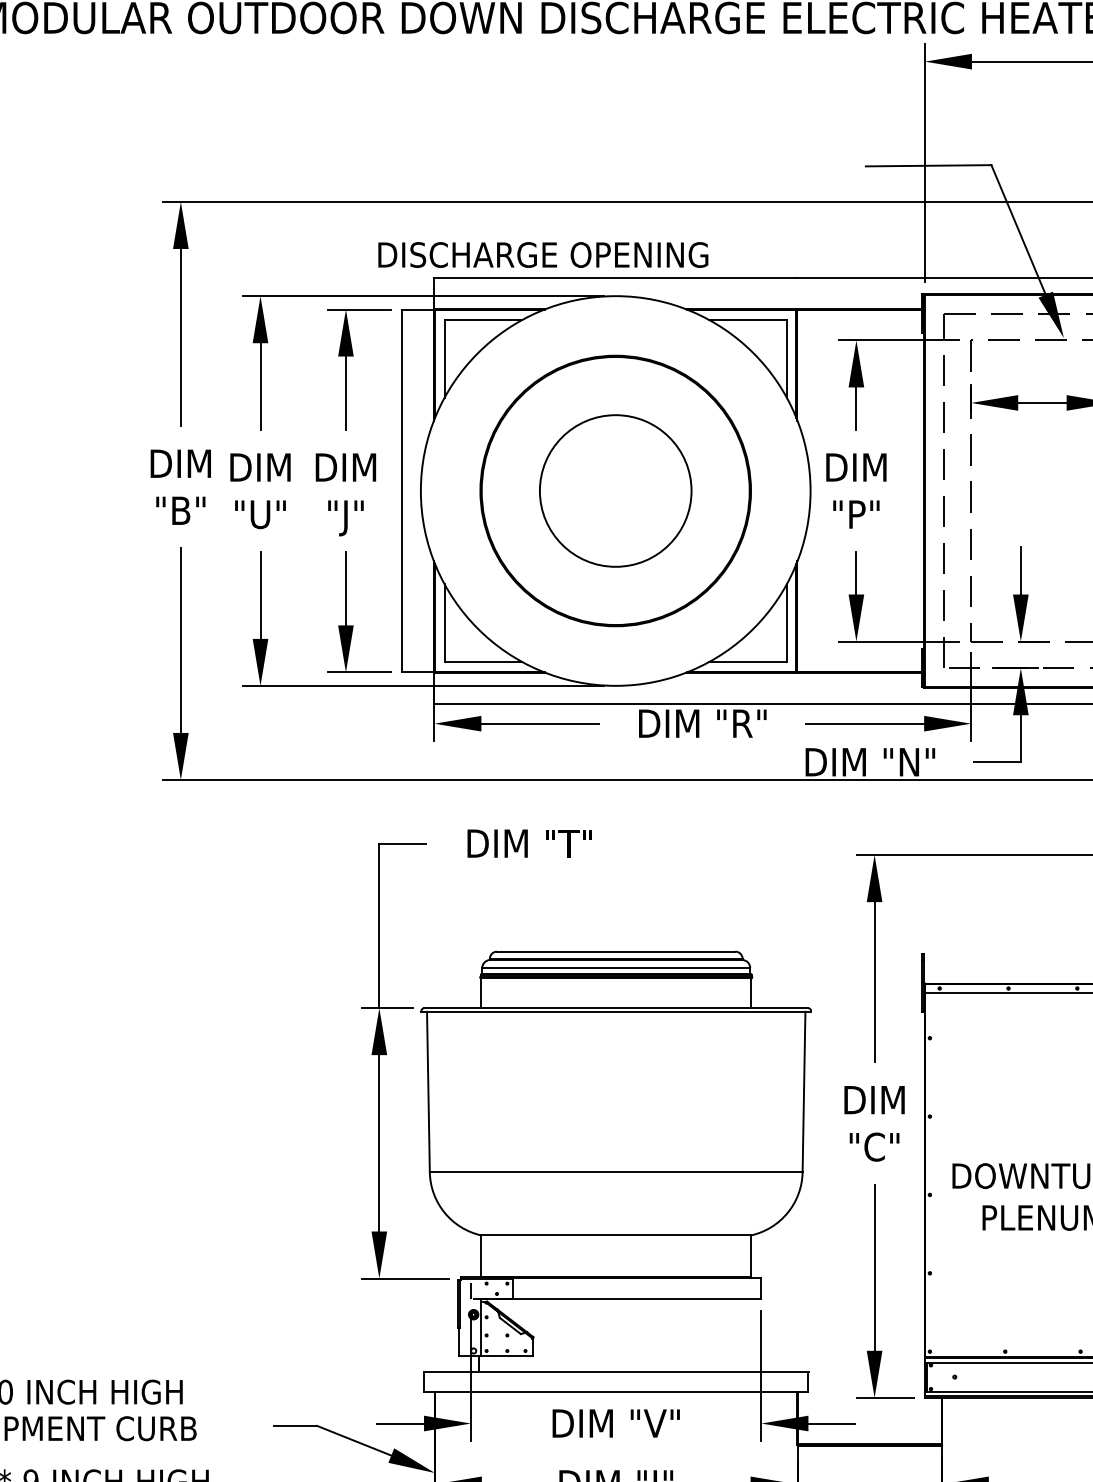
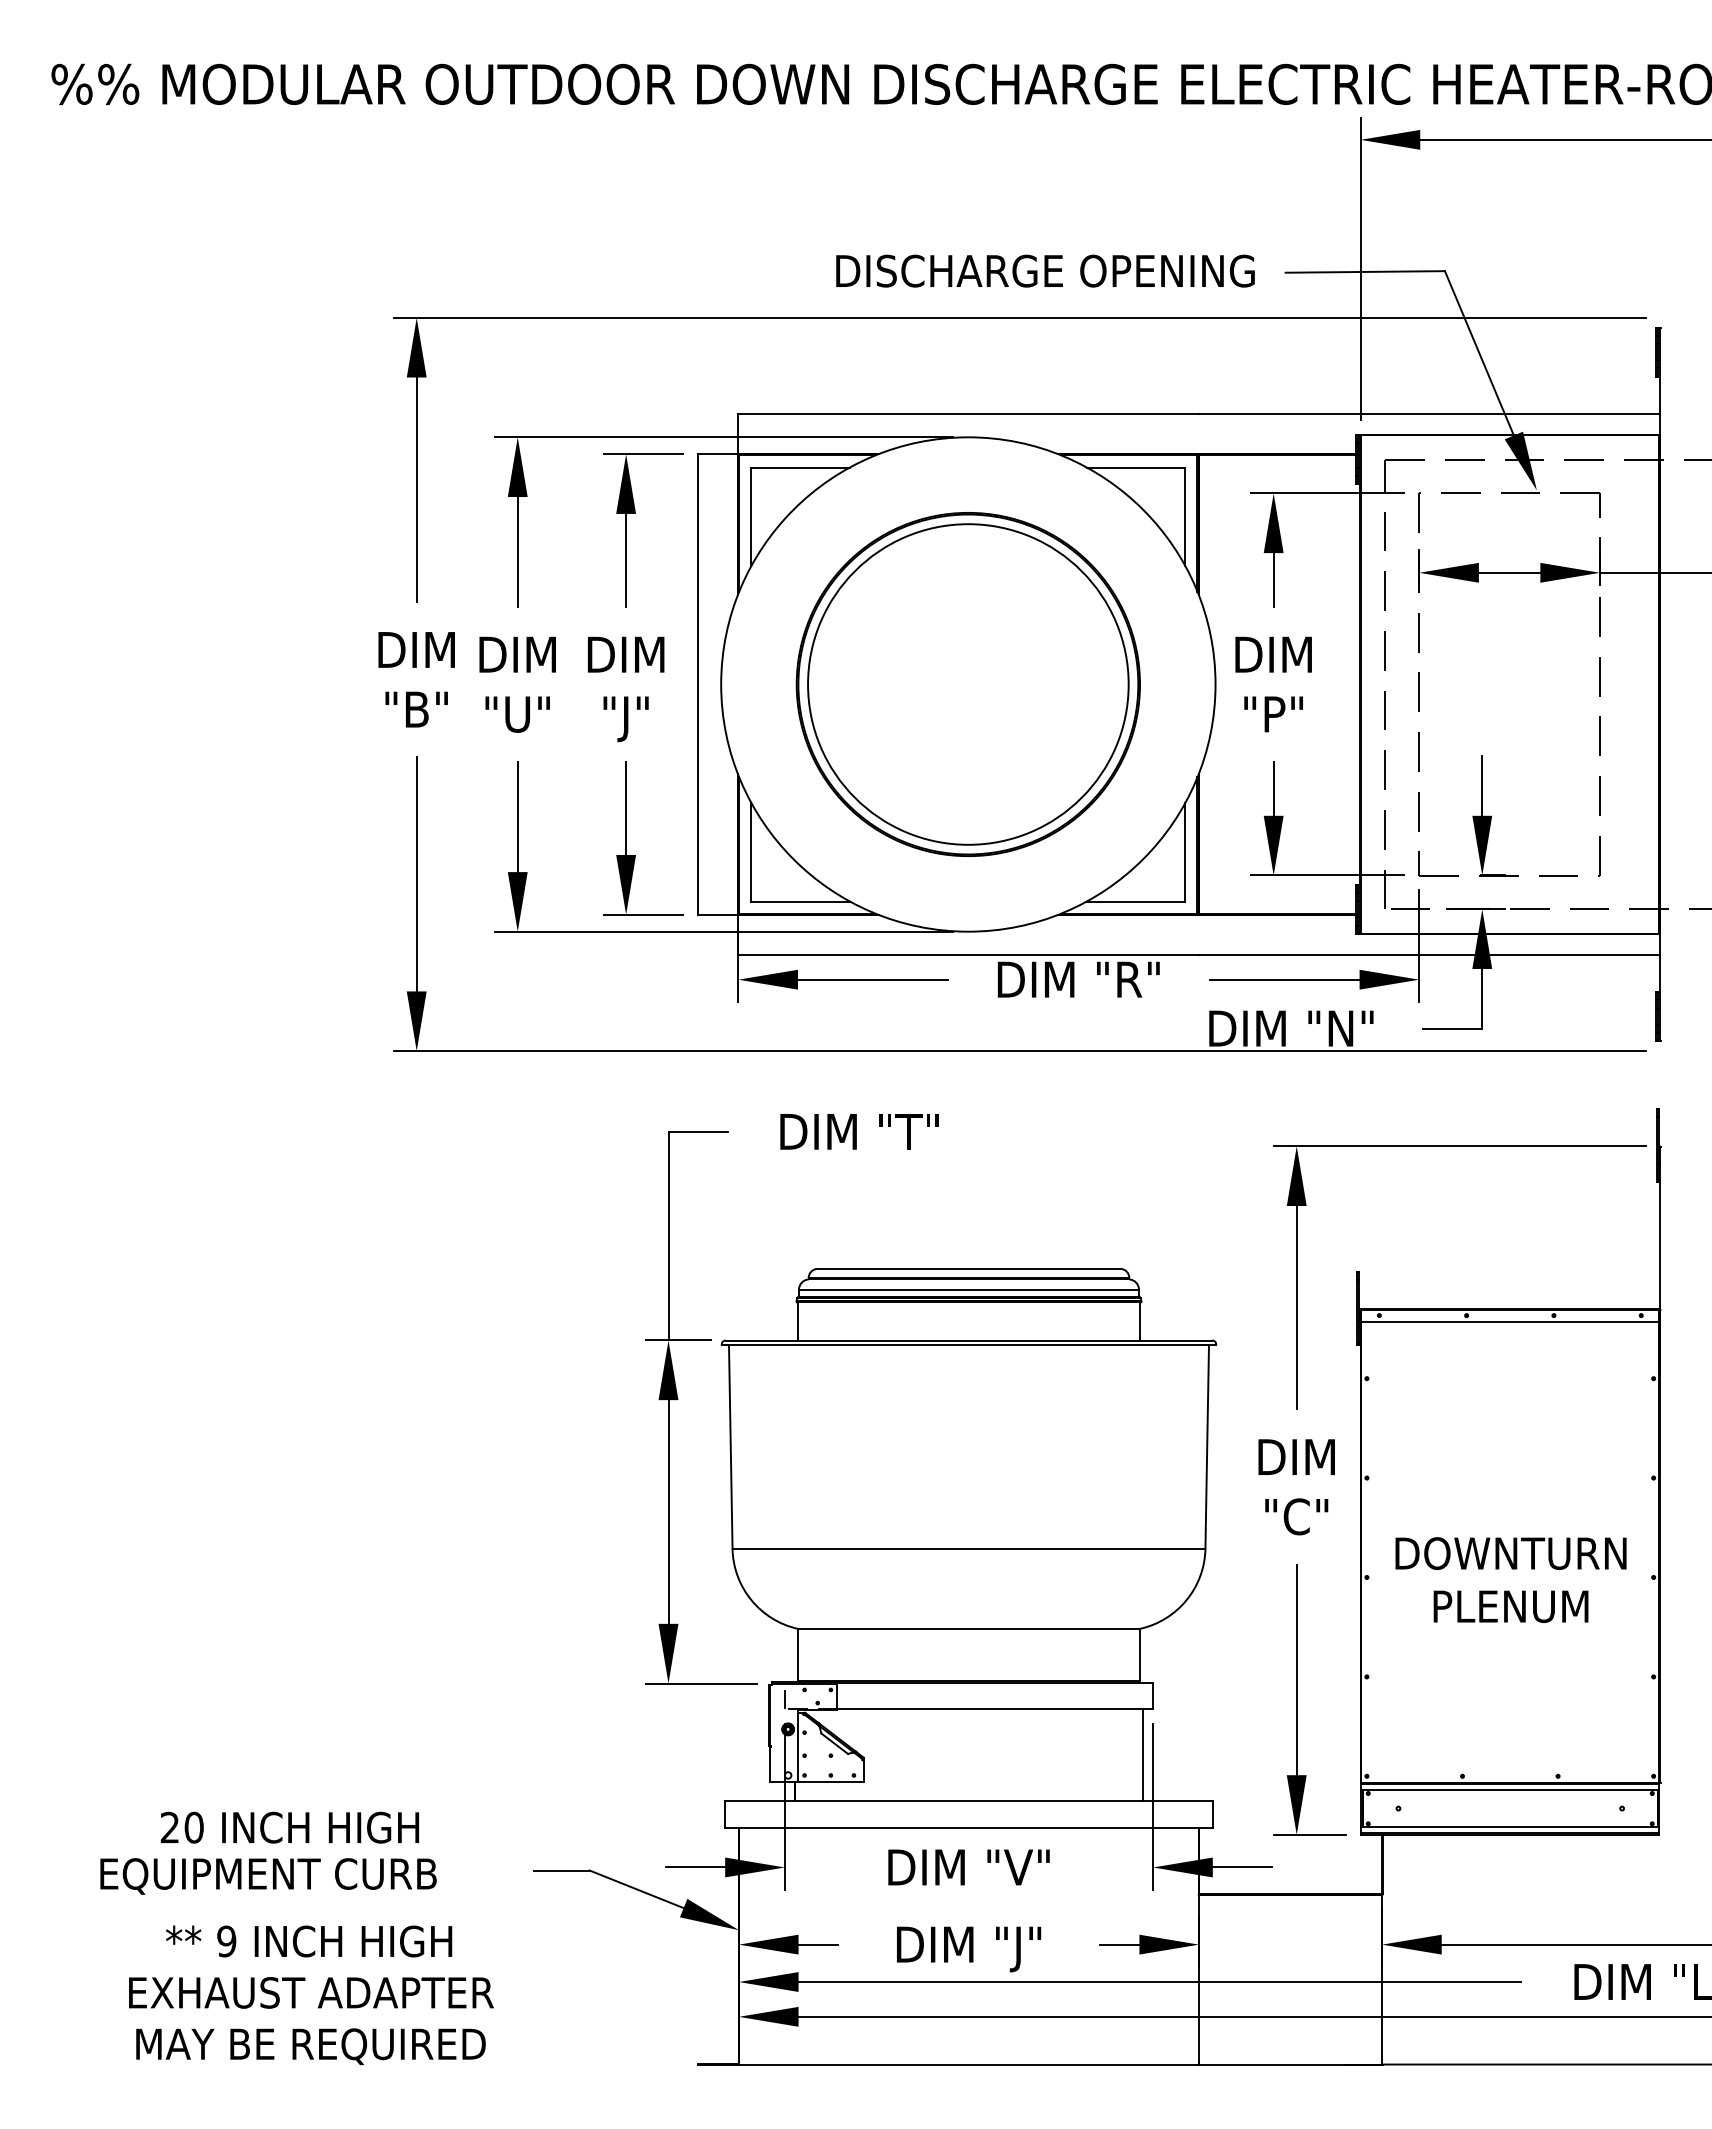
text: (543, 254) -> (1045, 270), moved
circle: (615, 490) -> (968, 684), size x1.67
line: (753, 1335) -> (1143, 1755), added

